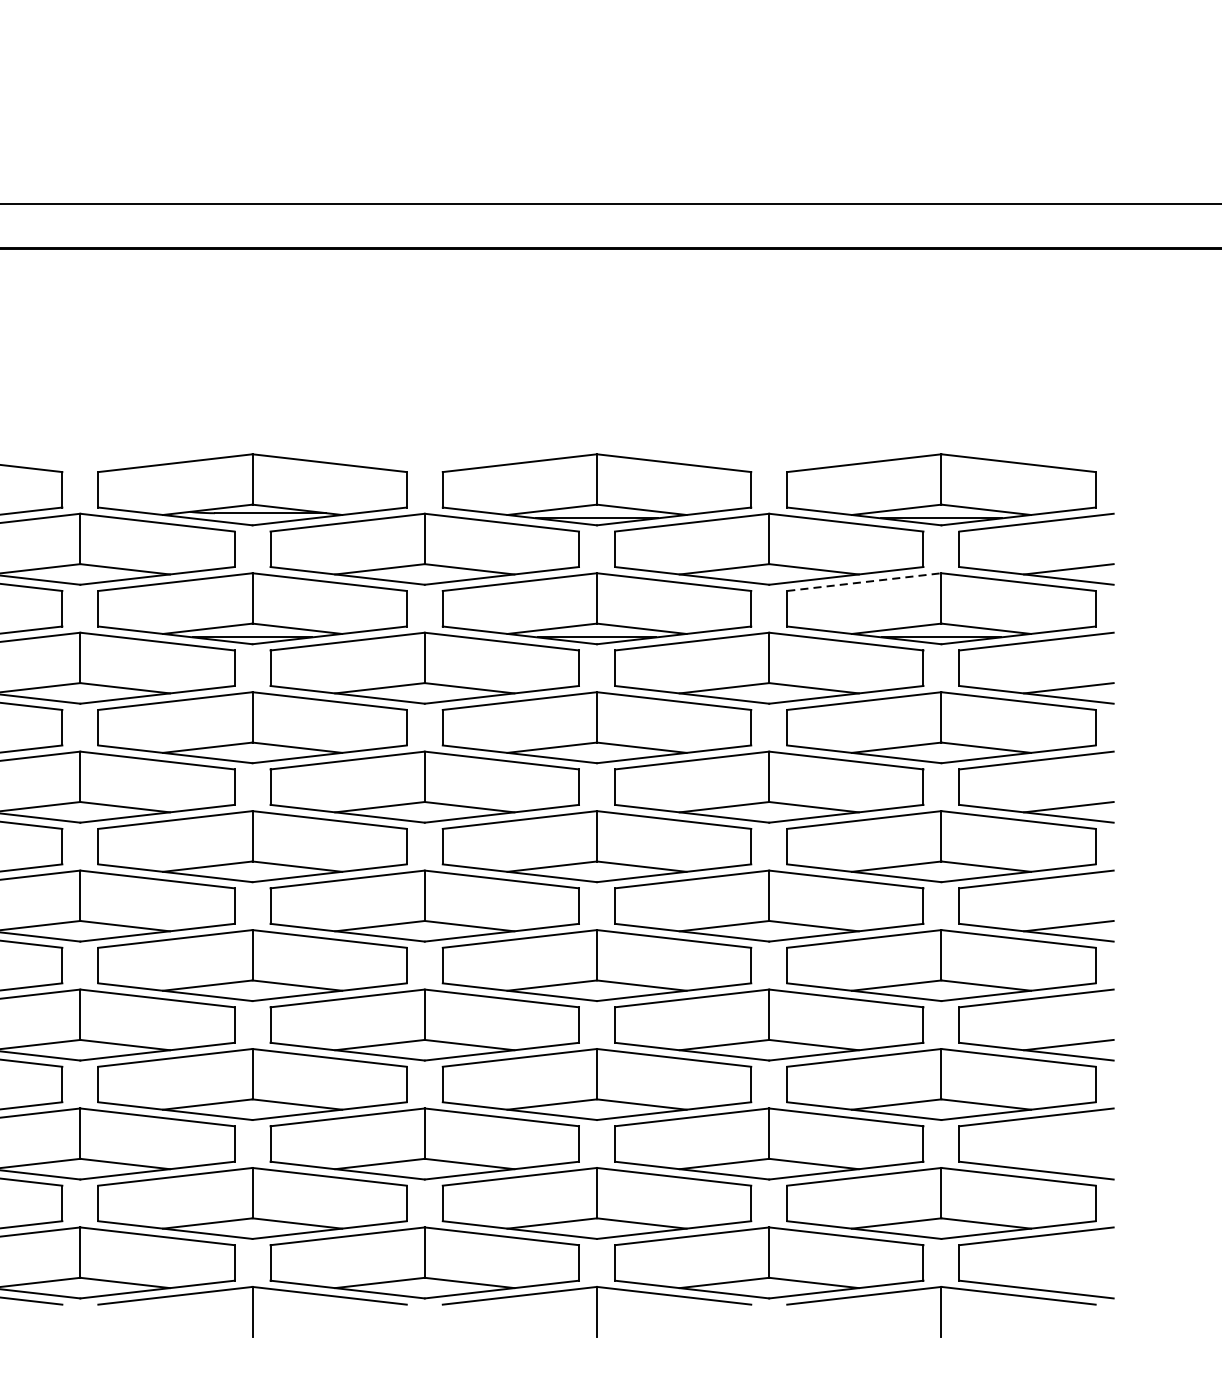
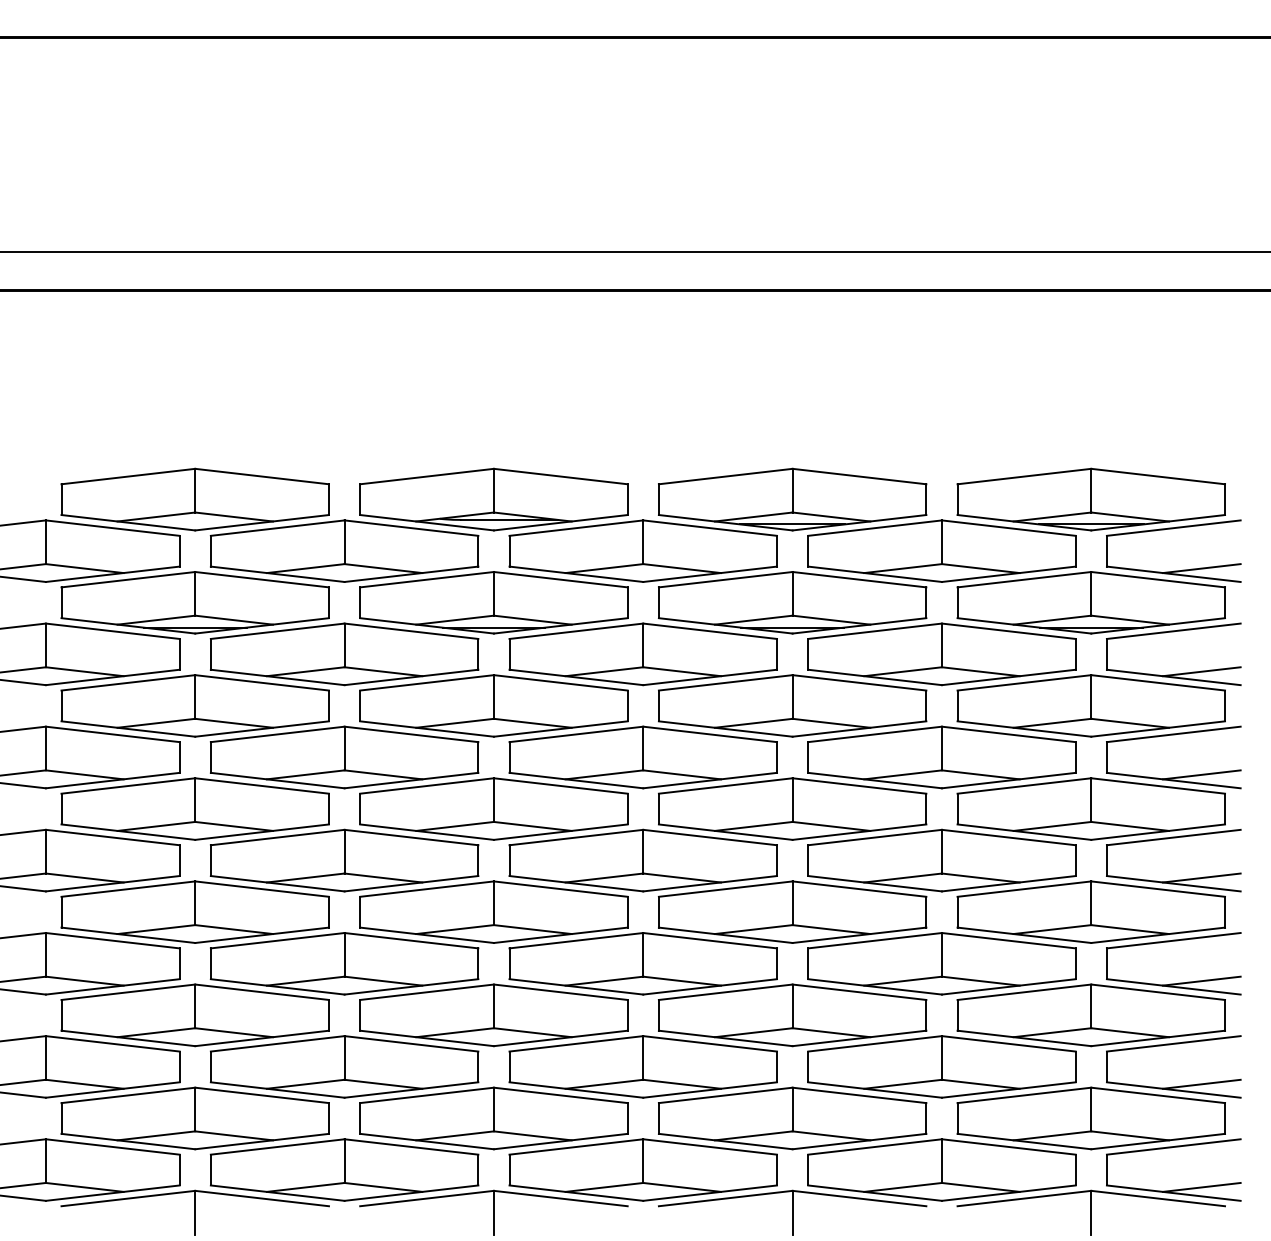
line: (864, 581) -> (1024, 579), dashed -> solid
line: (1068, 1163) -> (1201, 1083), added
line: (1068, 1281) -> (1201, 1186), added

